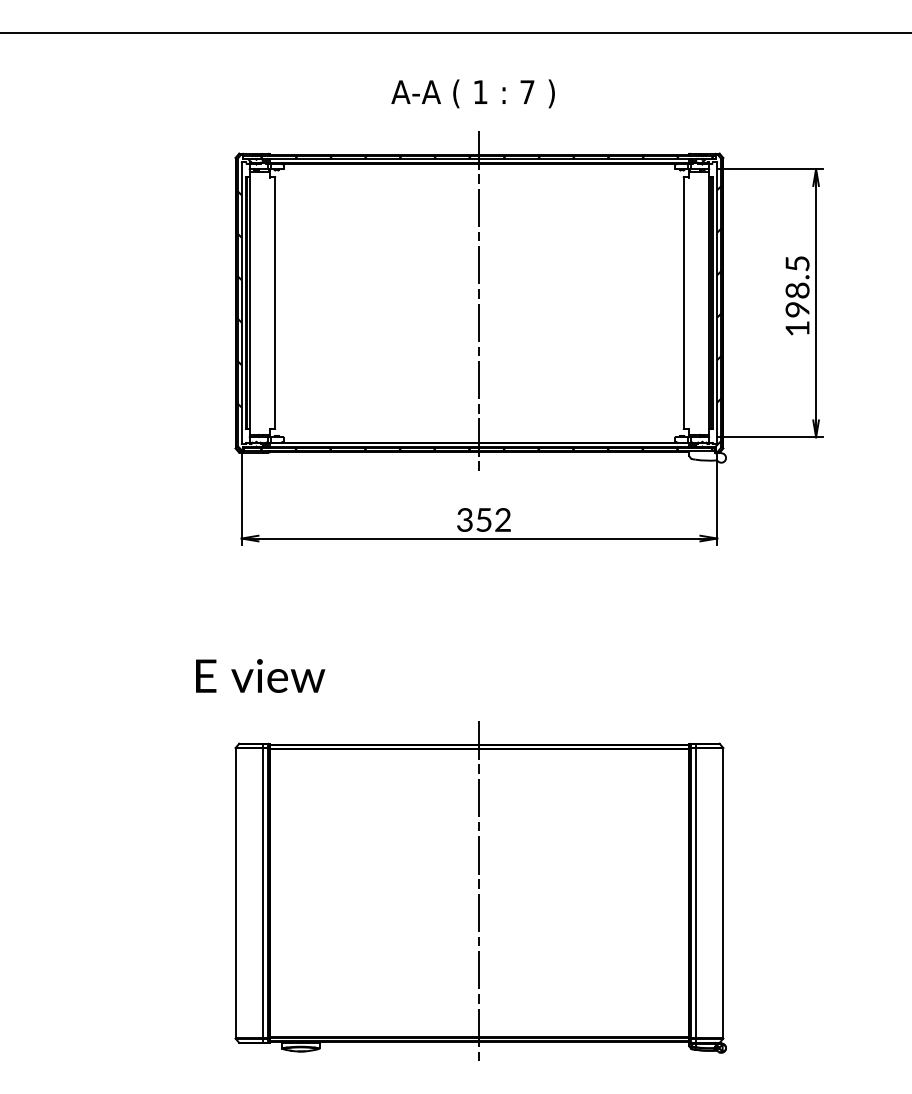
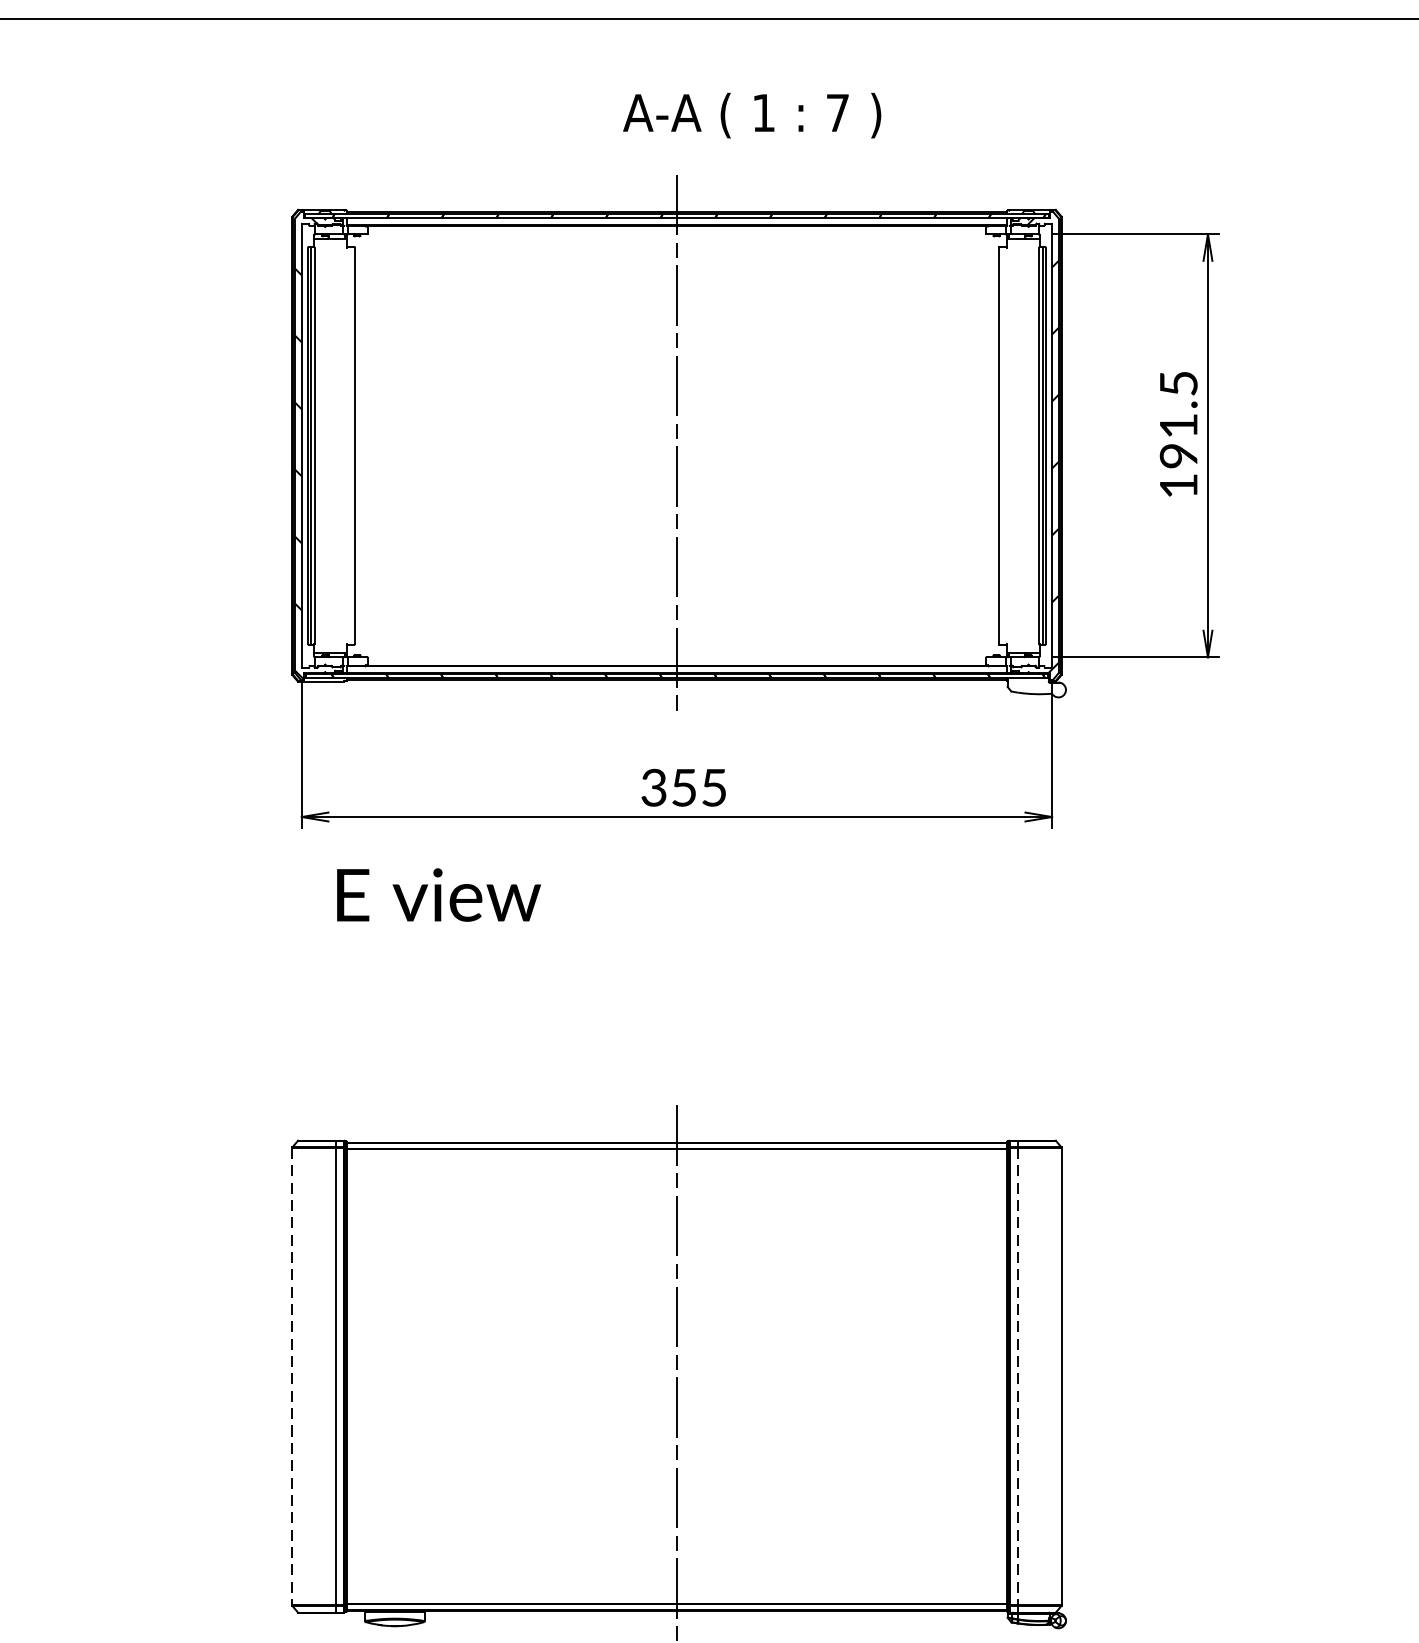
text: (472, 93) -> (751, 115), moved
text: (797, 290) -> (1178, 425), 198.5 -> 191.5
text: (502, 519) -> (713, 786), 352 -> 355
text: (260, 675) -> (438, 894), moved
line: (235, 893) -> (292, 1376), solid -> dashed
line: (695, 893) -> (1017, 1376), solid -> dashed

